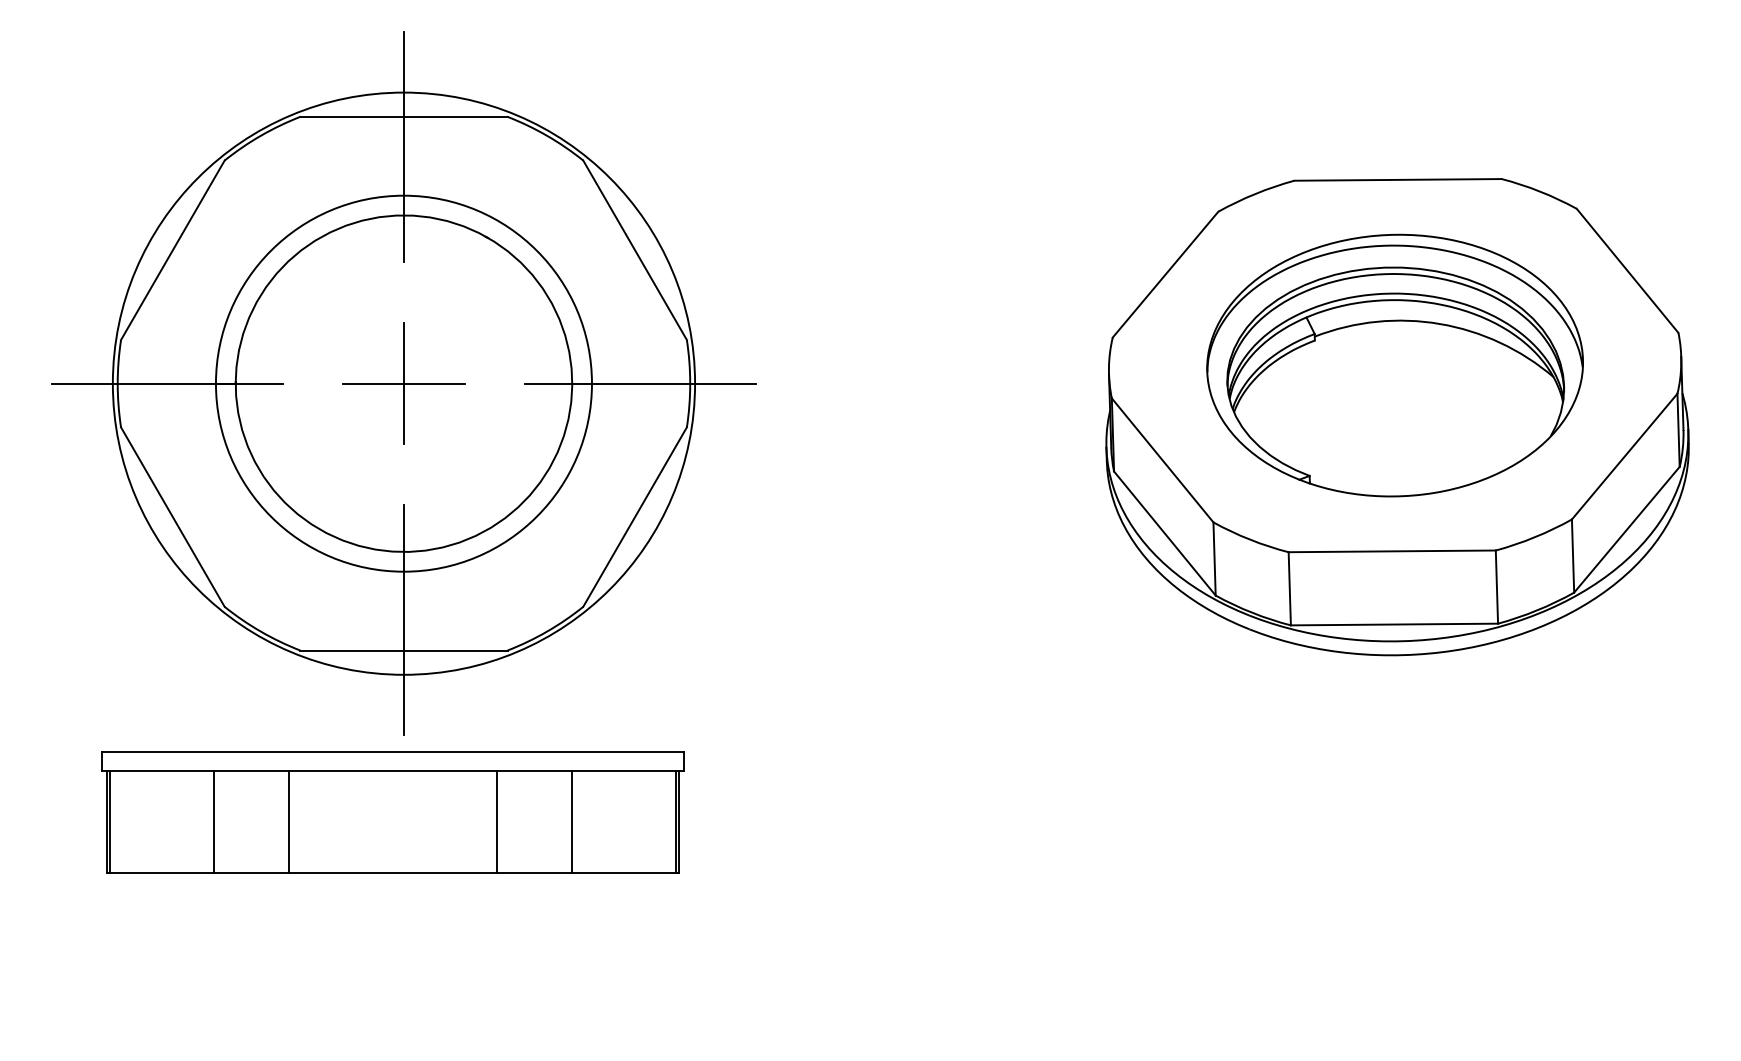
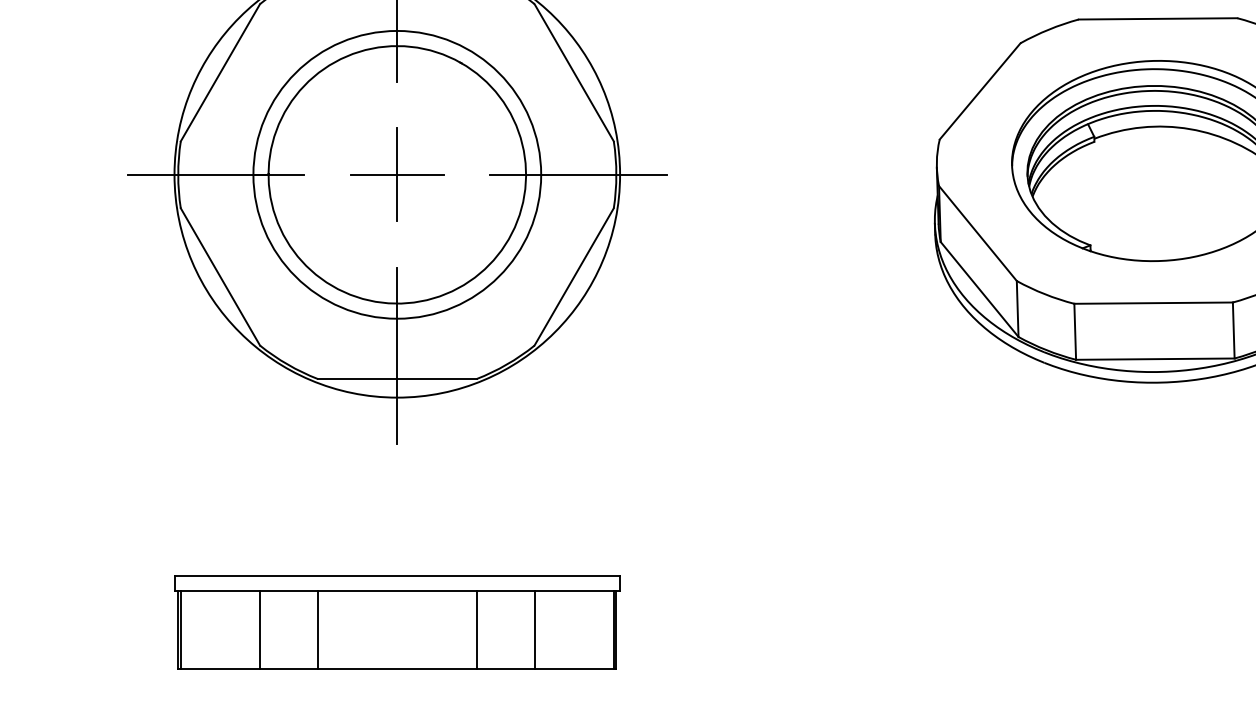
part: (392, 812) -> (396, 622), moved

